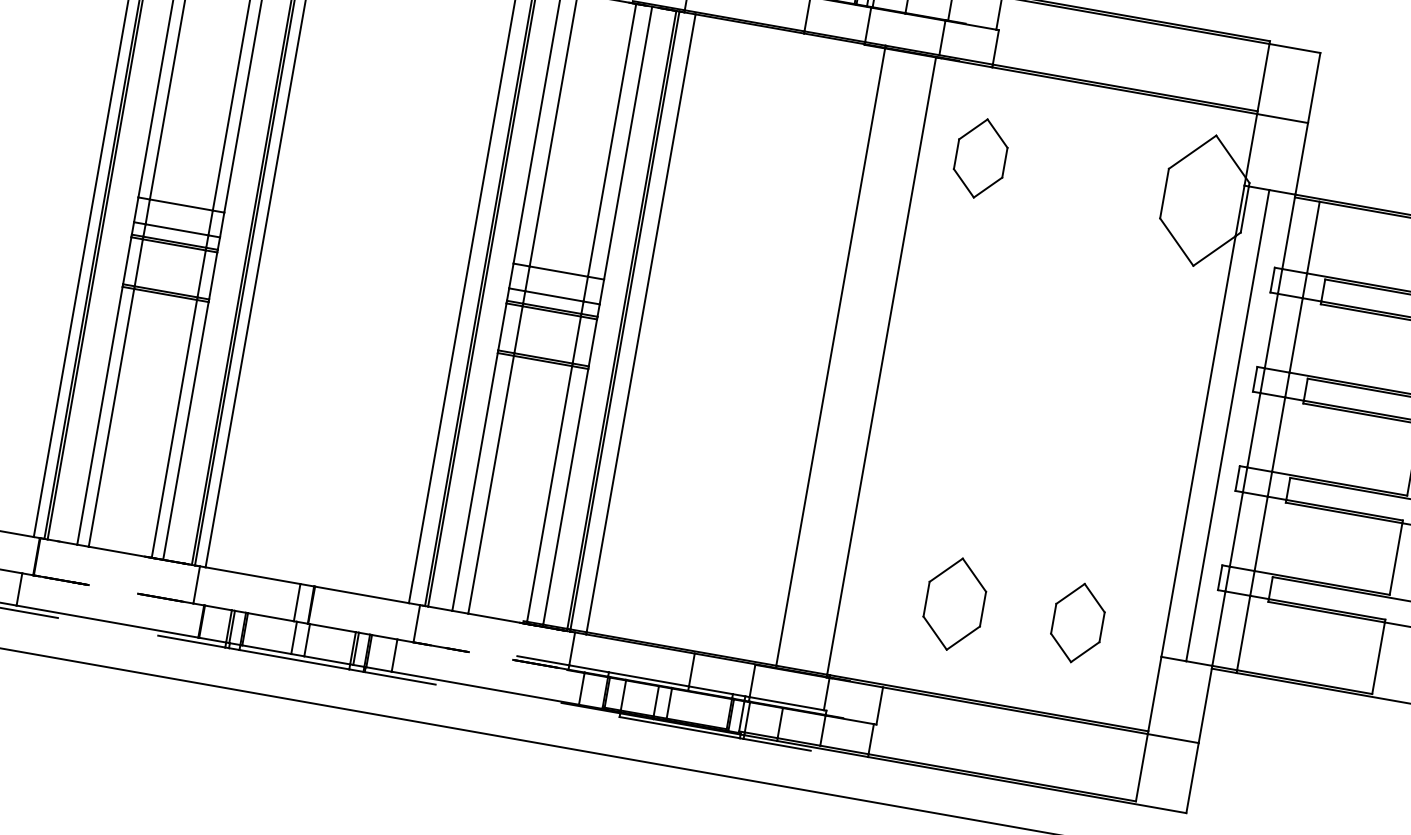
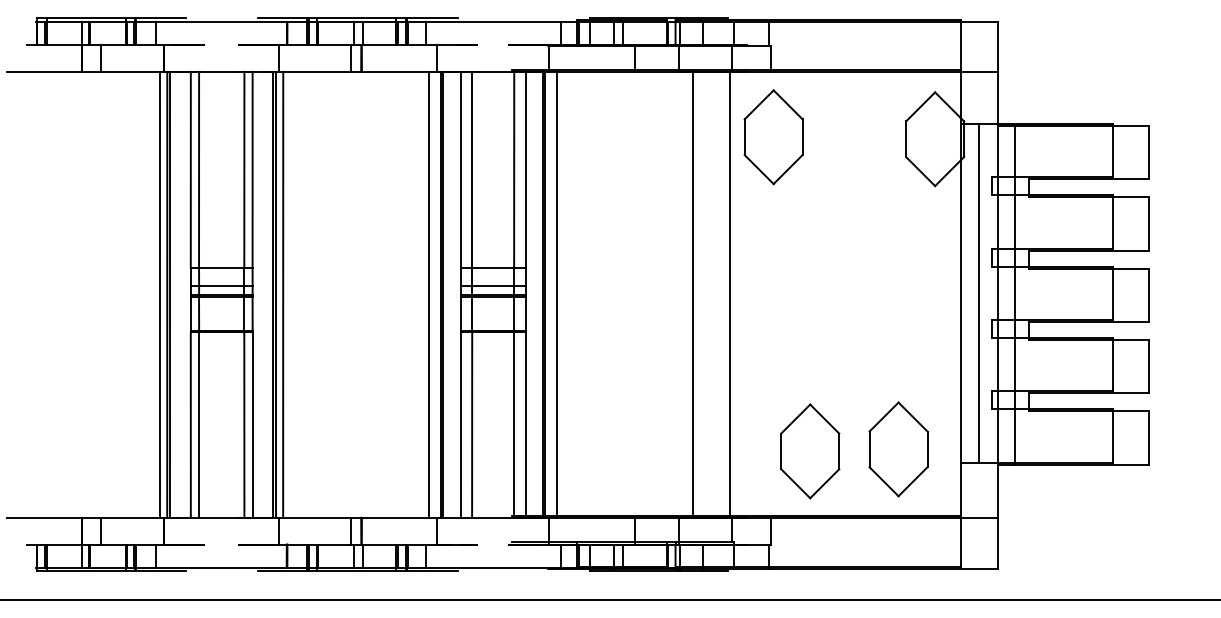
part: (980, 158) -> (773, 137), size x1.67
part: (955, 604) -> (810, 451), size x1.43
part: (1077, 623) -> (898, 449), size x1.67

